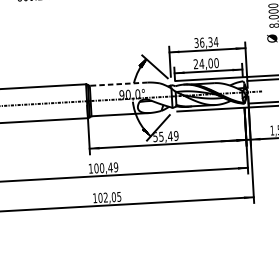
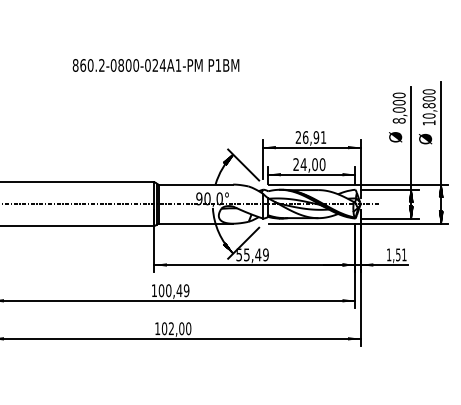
text: (205, 42) -> (310, 137), 36,34 -> 26,91
line: (118, 84) -> (195, 184), dashed -> solid
text: (119, 196) -> (188, 328), 102,05 -> 102,00

